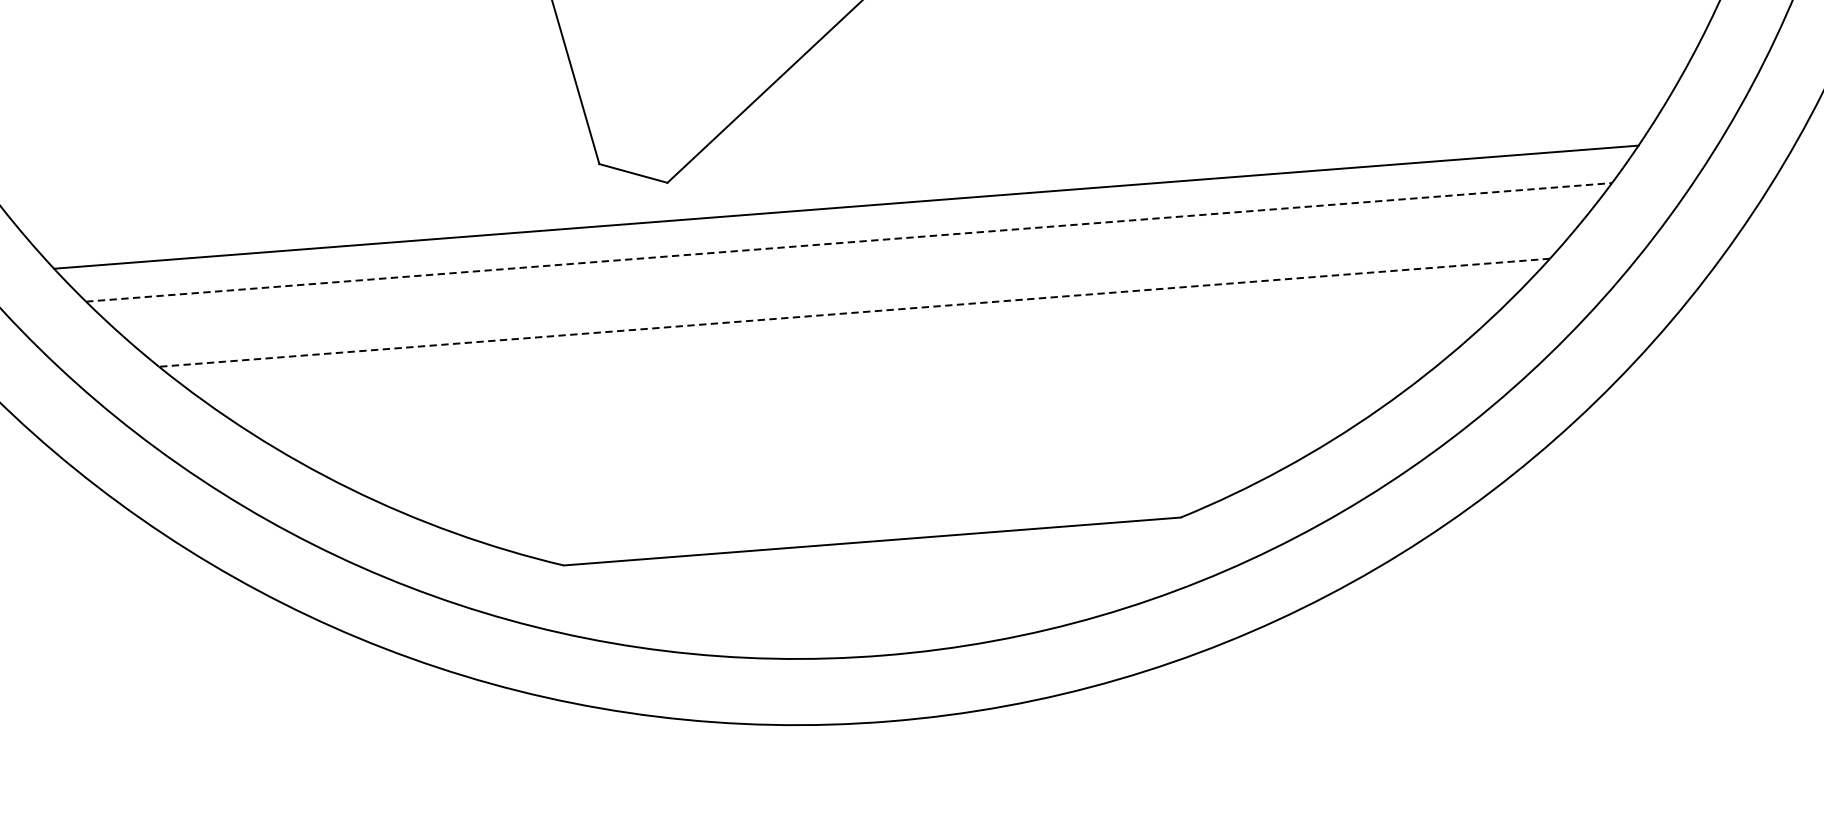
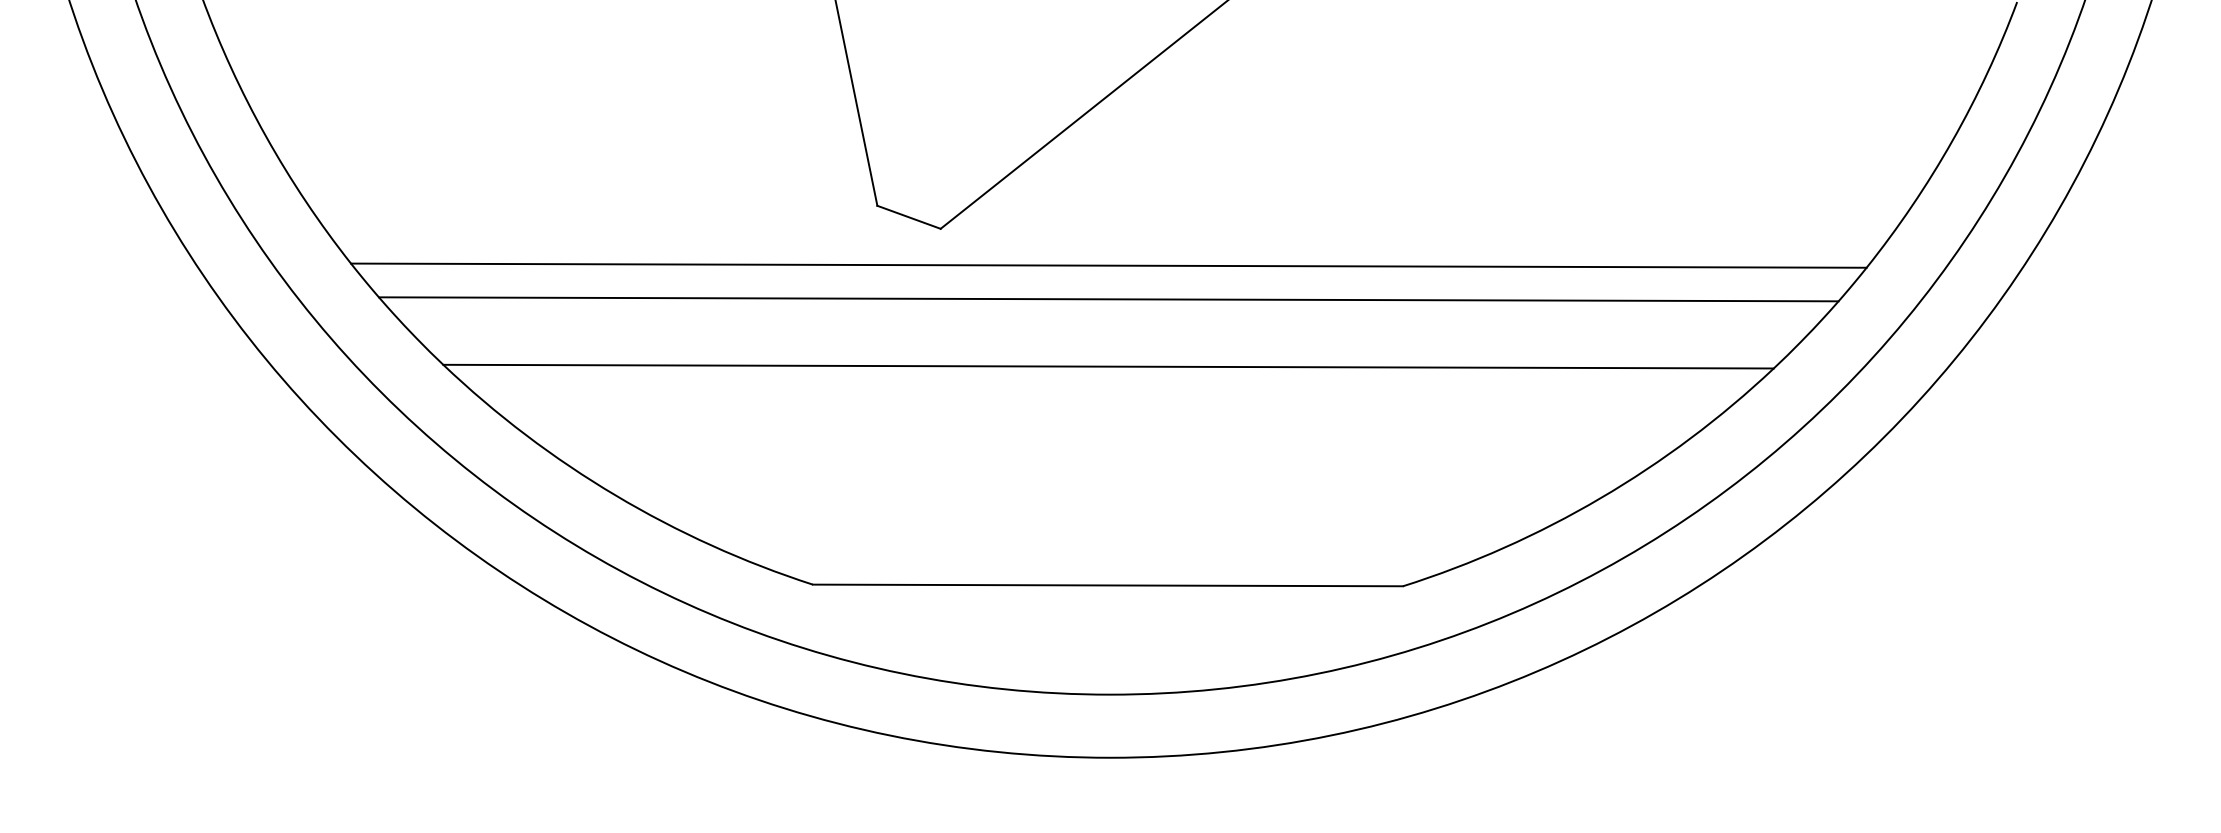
line: (848, 242) -> (1108, 299), dashed -> solid
line: (854, 312) -> (1108, 366), dashed -> solid

